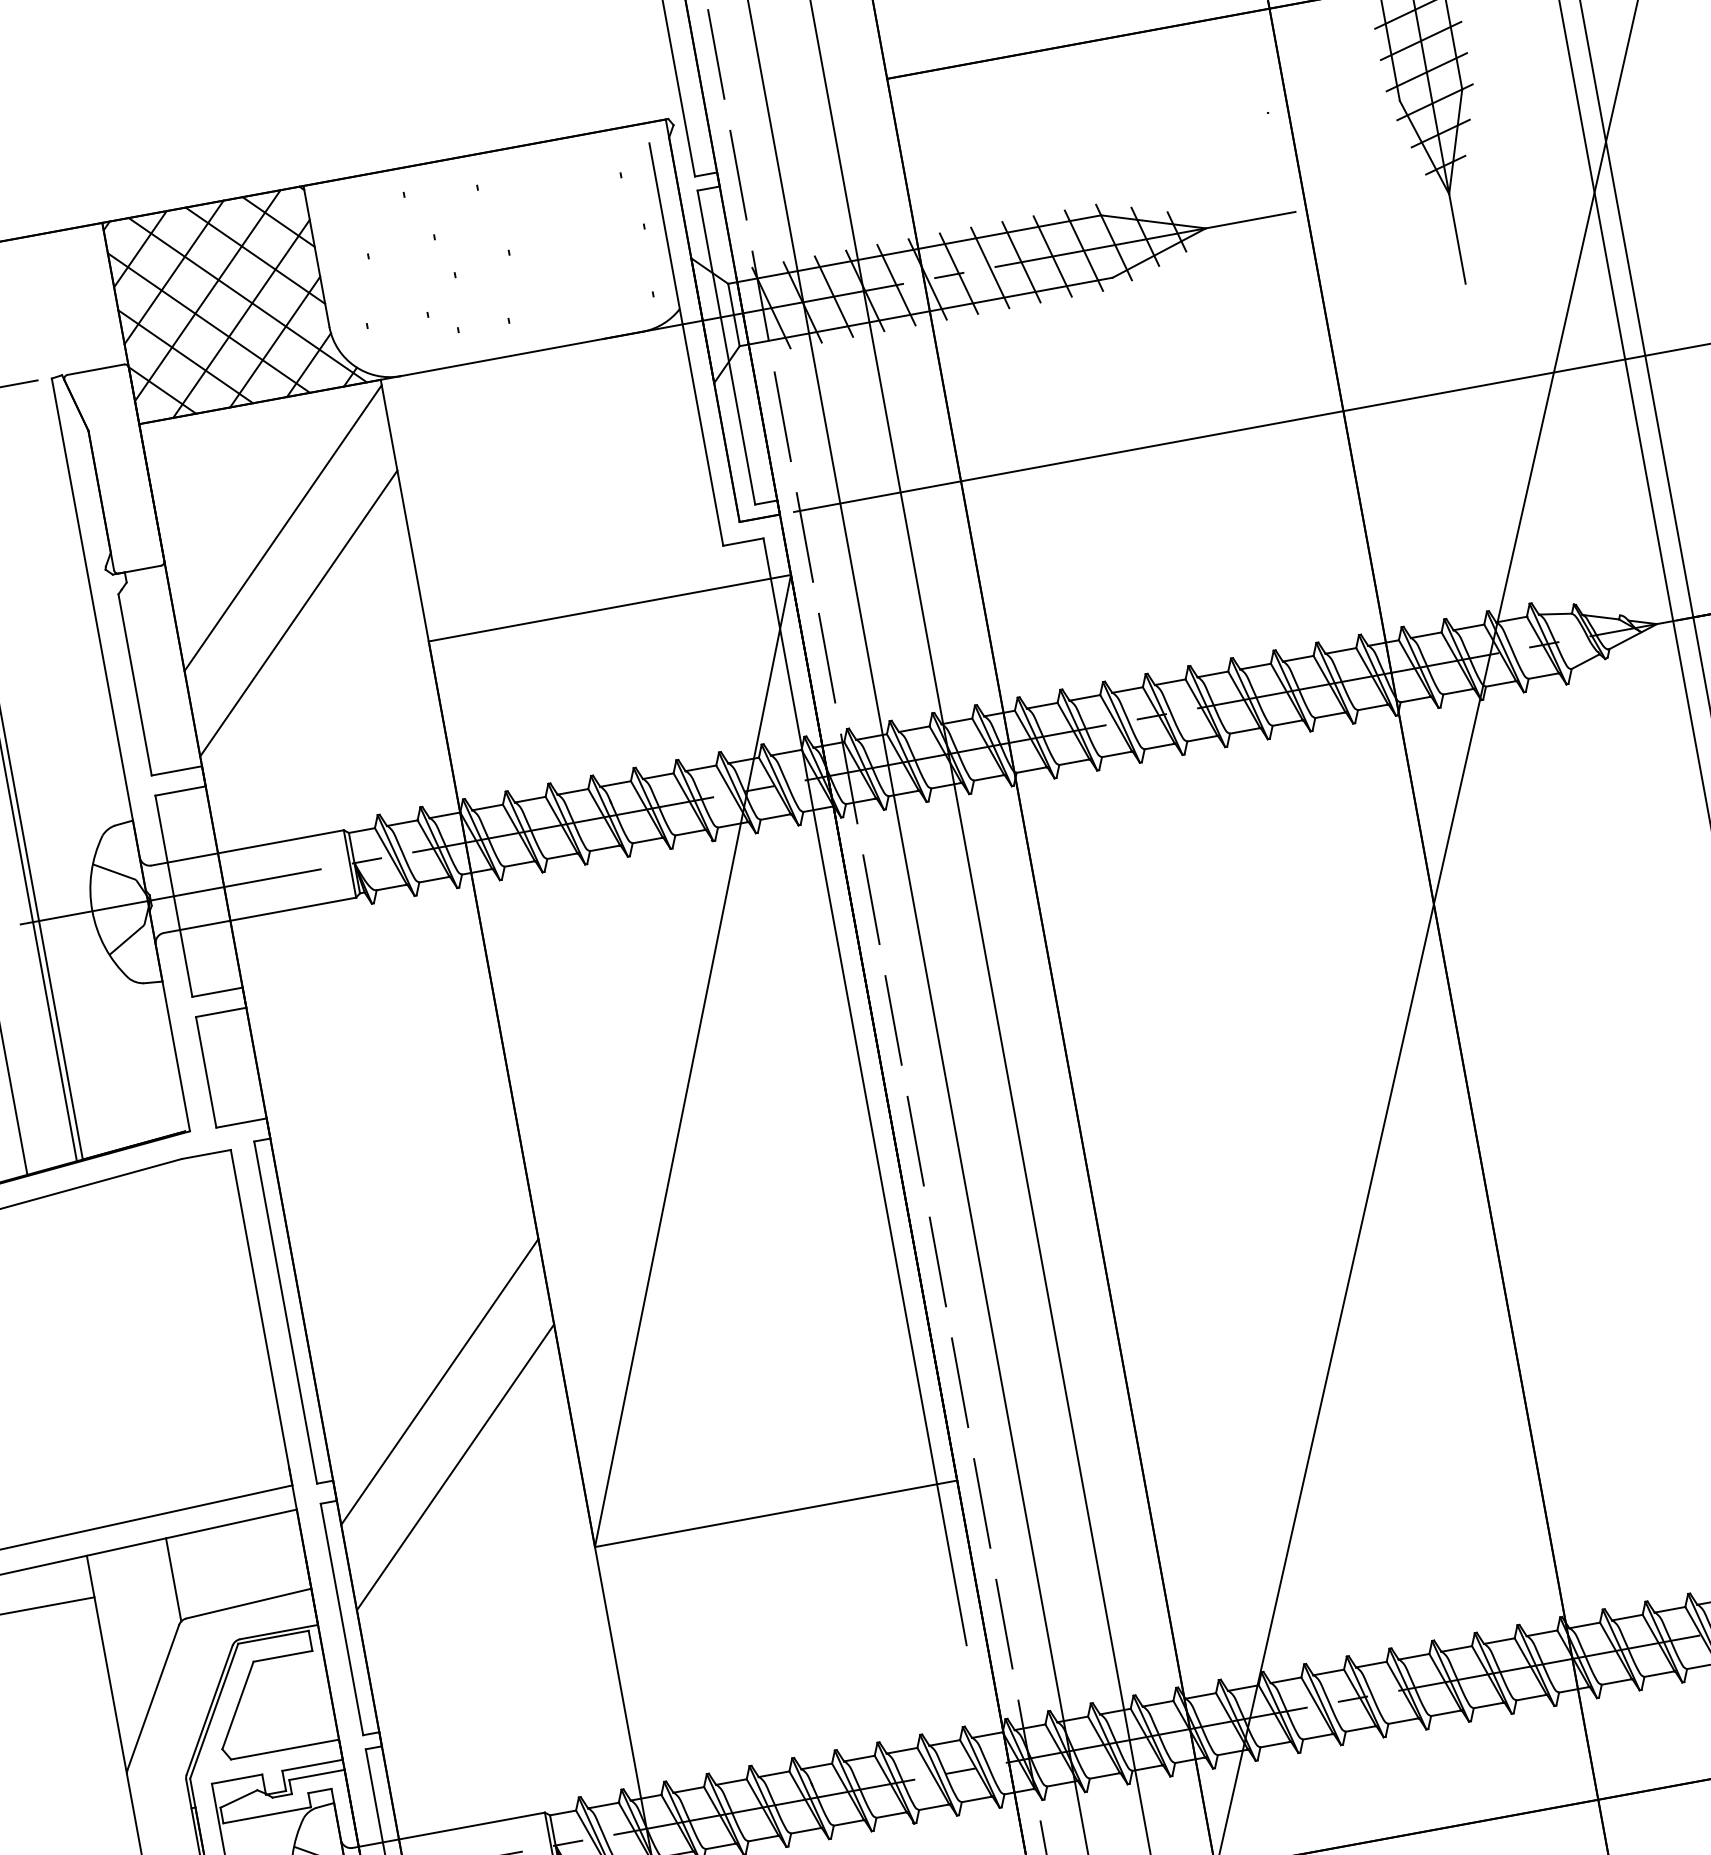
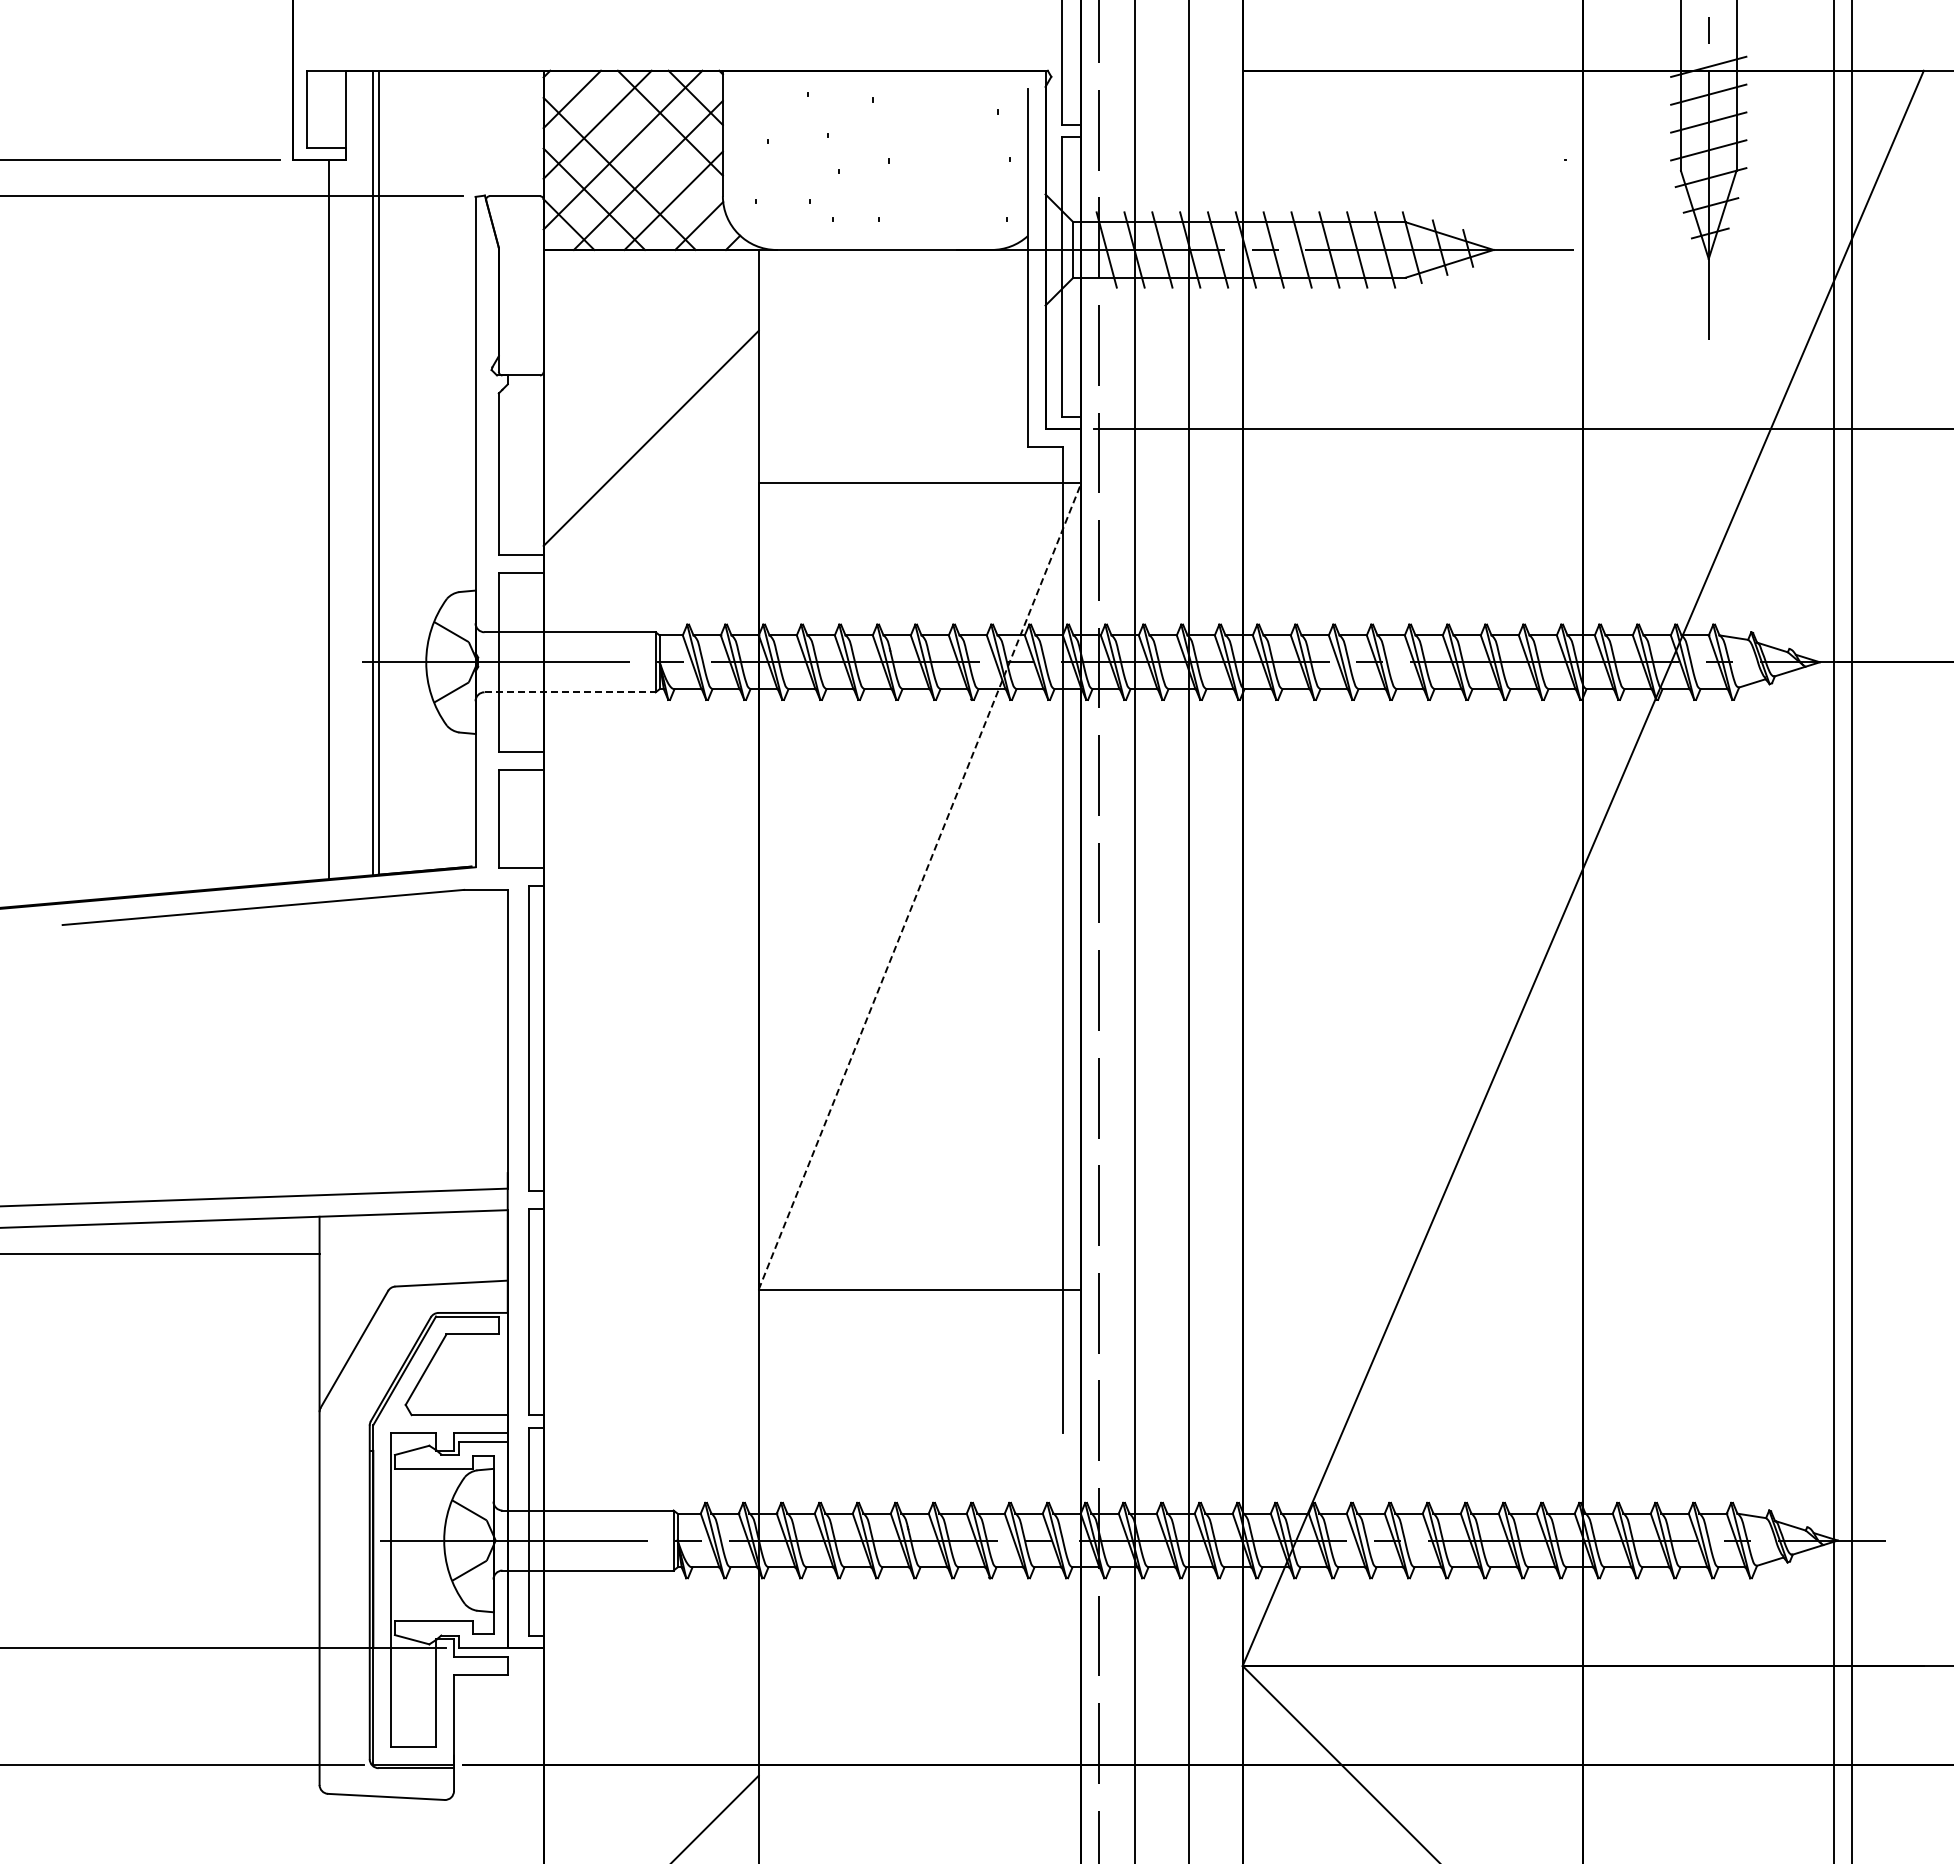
line: (247, 299) -> (656, 159), removed
line: (282, 527) -> (650, 361), removed
line: (260, 915) -> (570, 692), solid -> dashed
line: (693, 1060) -> (920, 885), solid -> dashed
line: (439, 1381) -> (650, 1122), removed
line: (454, 1467) -> (650, 1198), removed
line: (173, 1580) -> (390, 1251), removed

